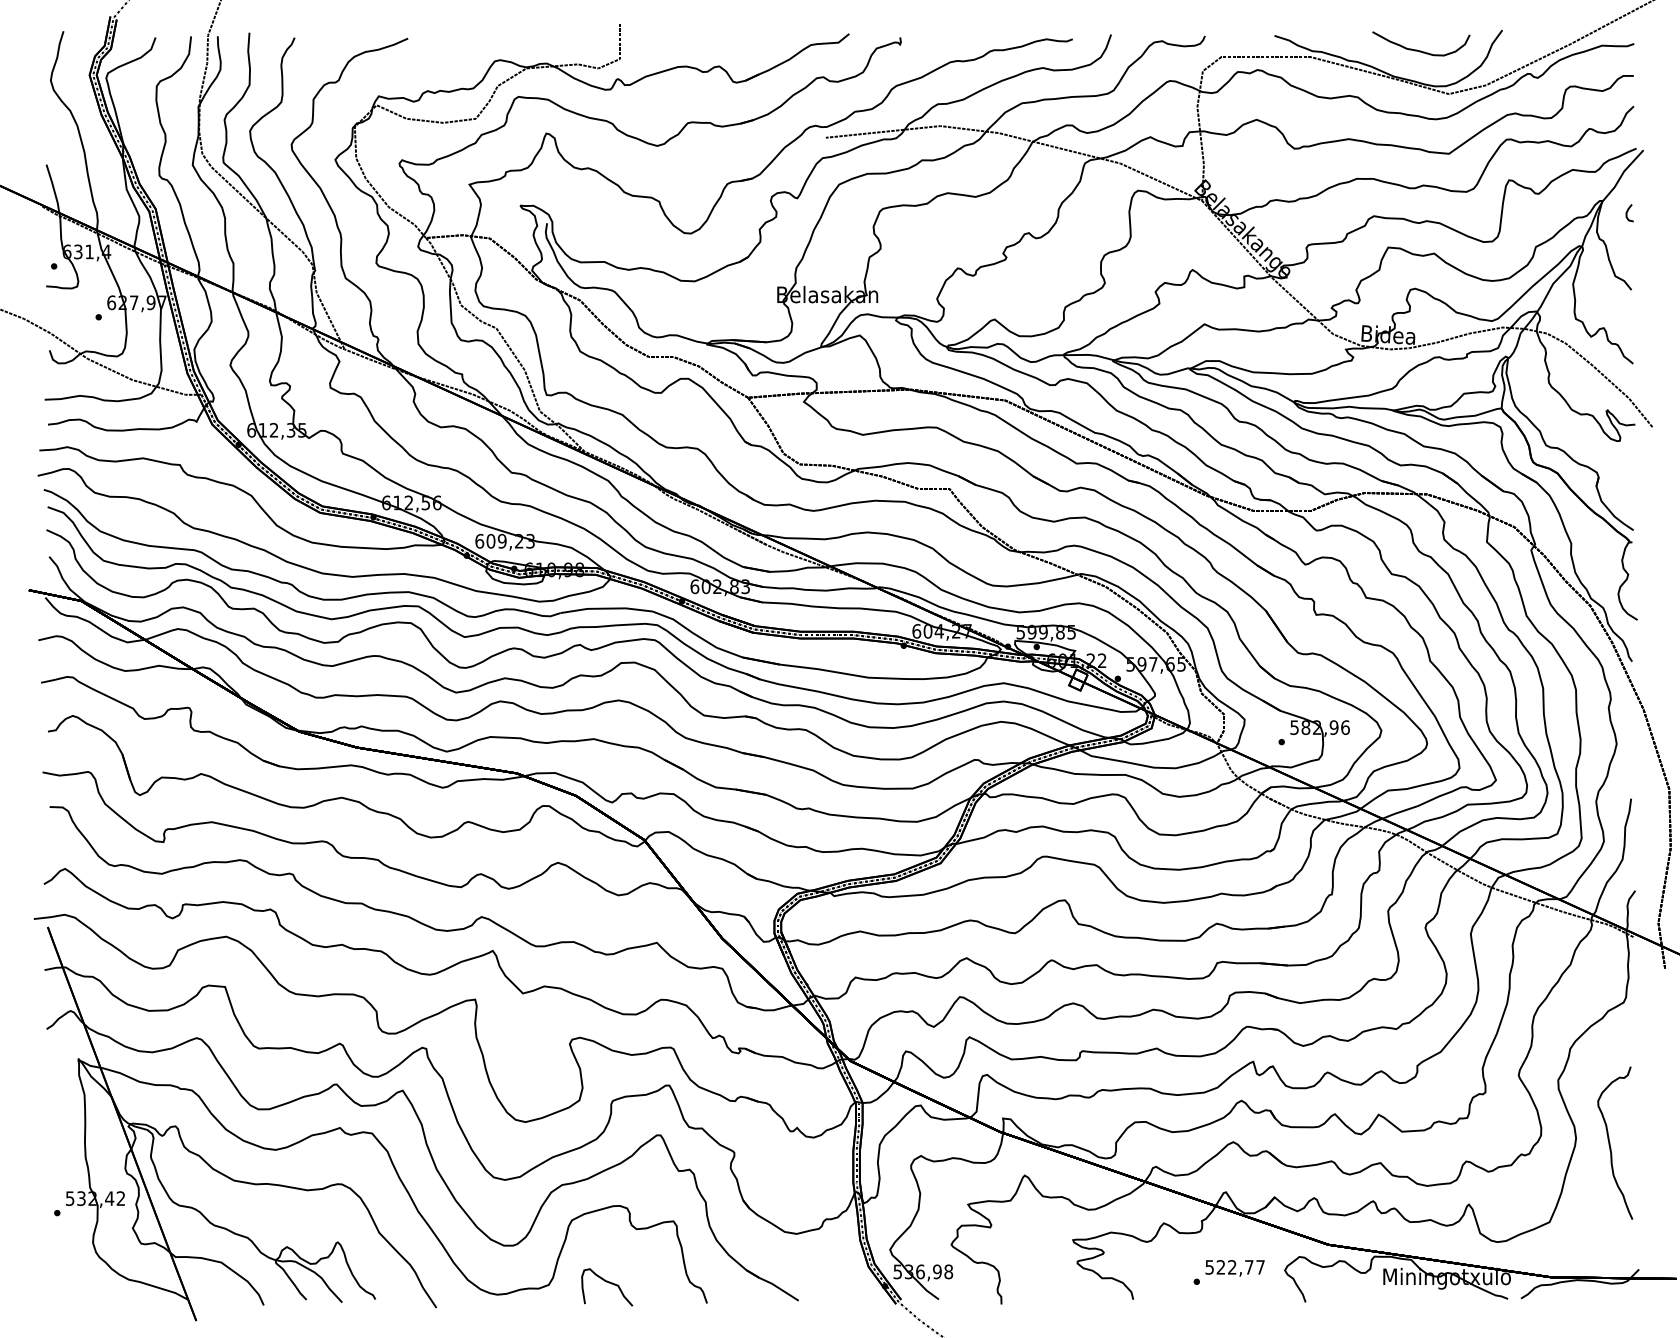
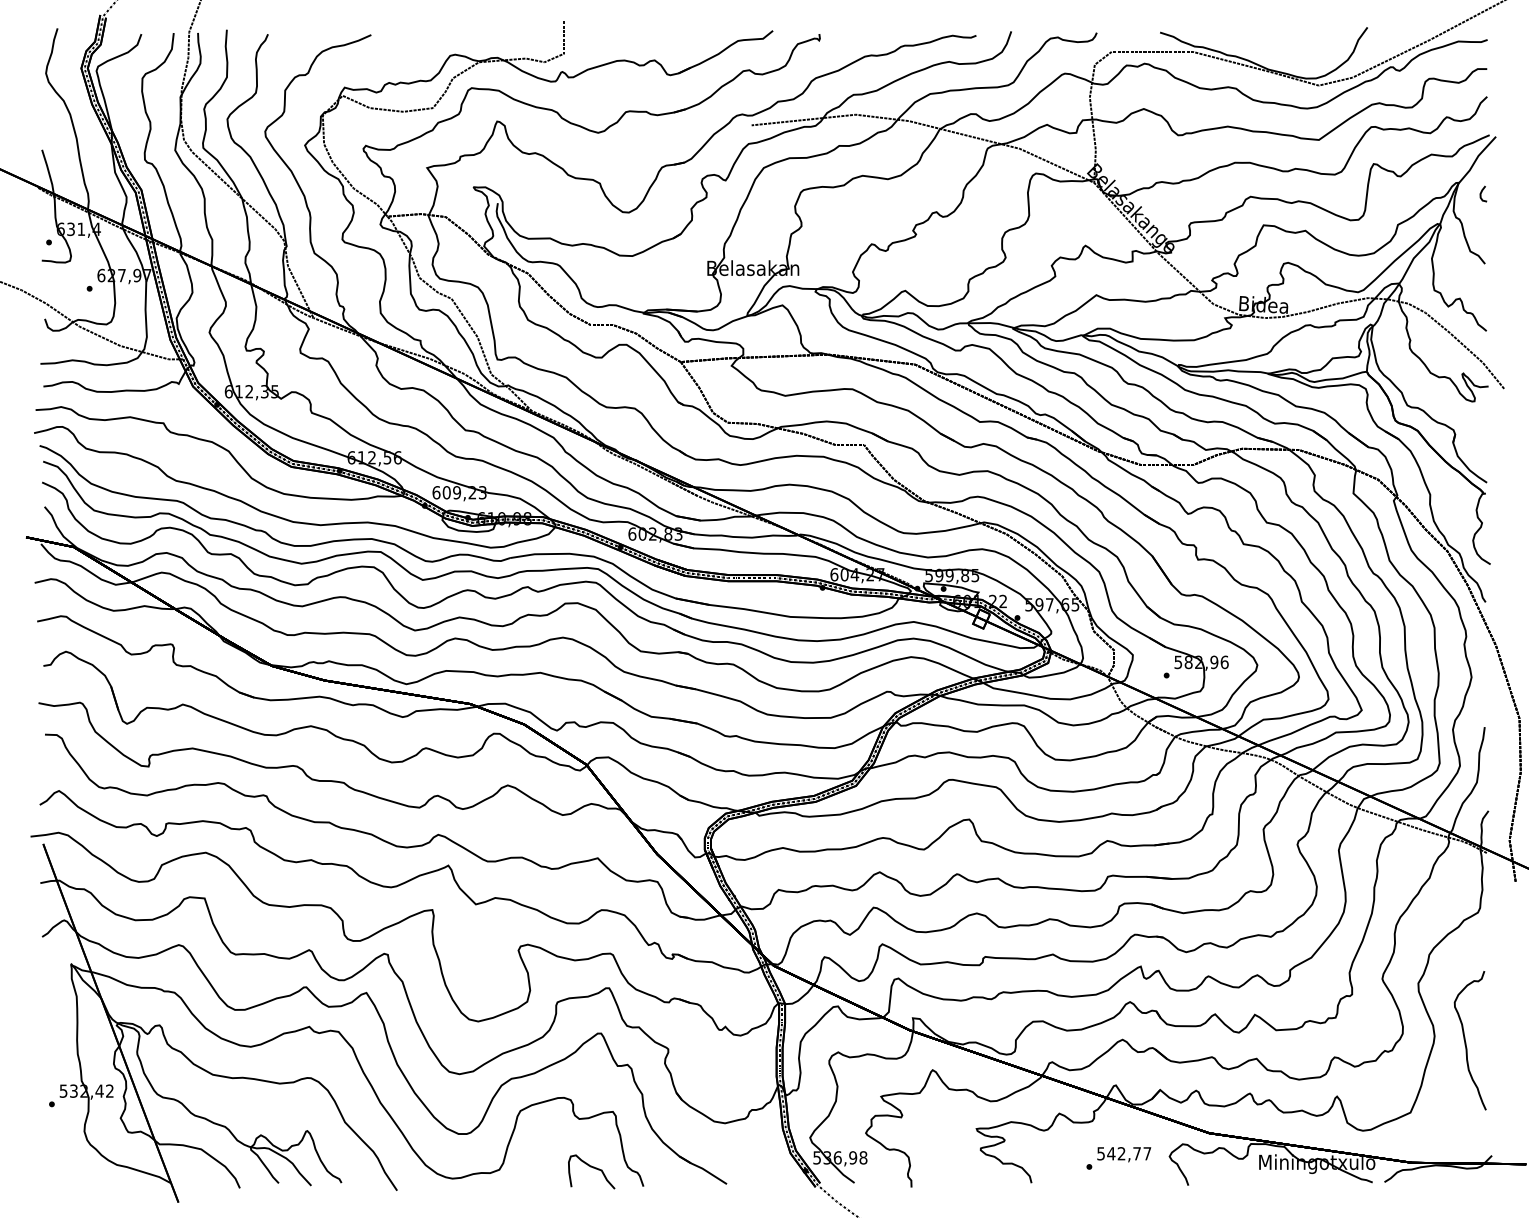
curve: (1421, 50) -> (1293, 45), removed
text: (1220, 1267) -> (1110, 1153), 522,77 -> 542,77
curve: (608, 1283) -> (592, 1168), moved

